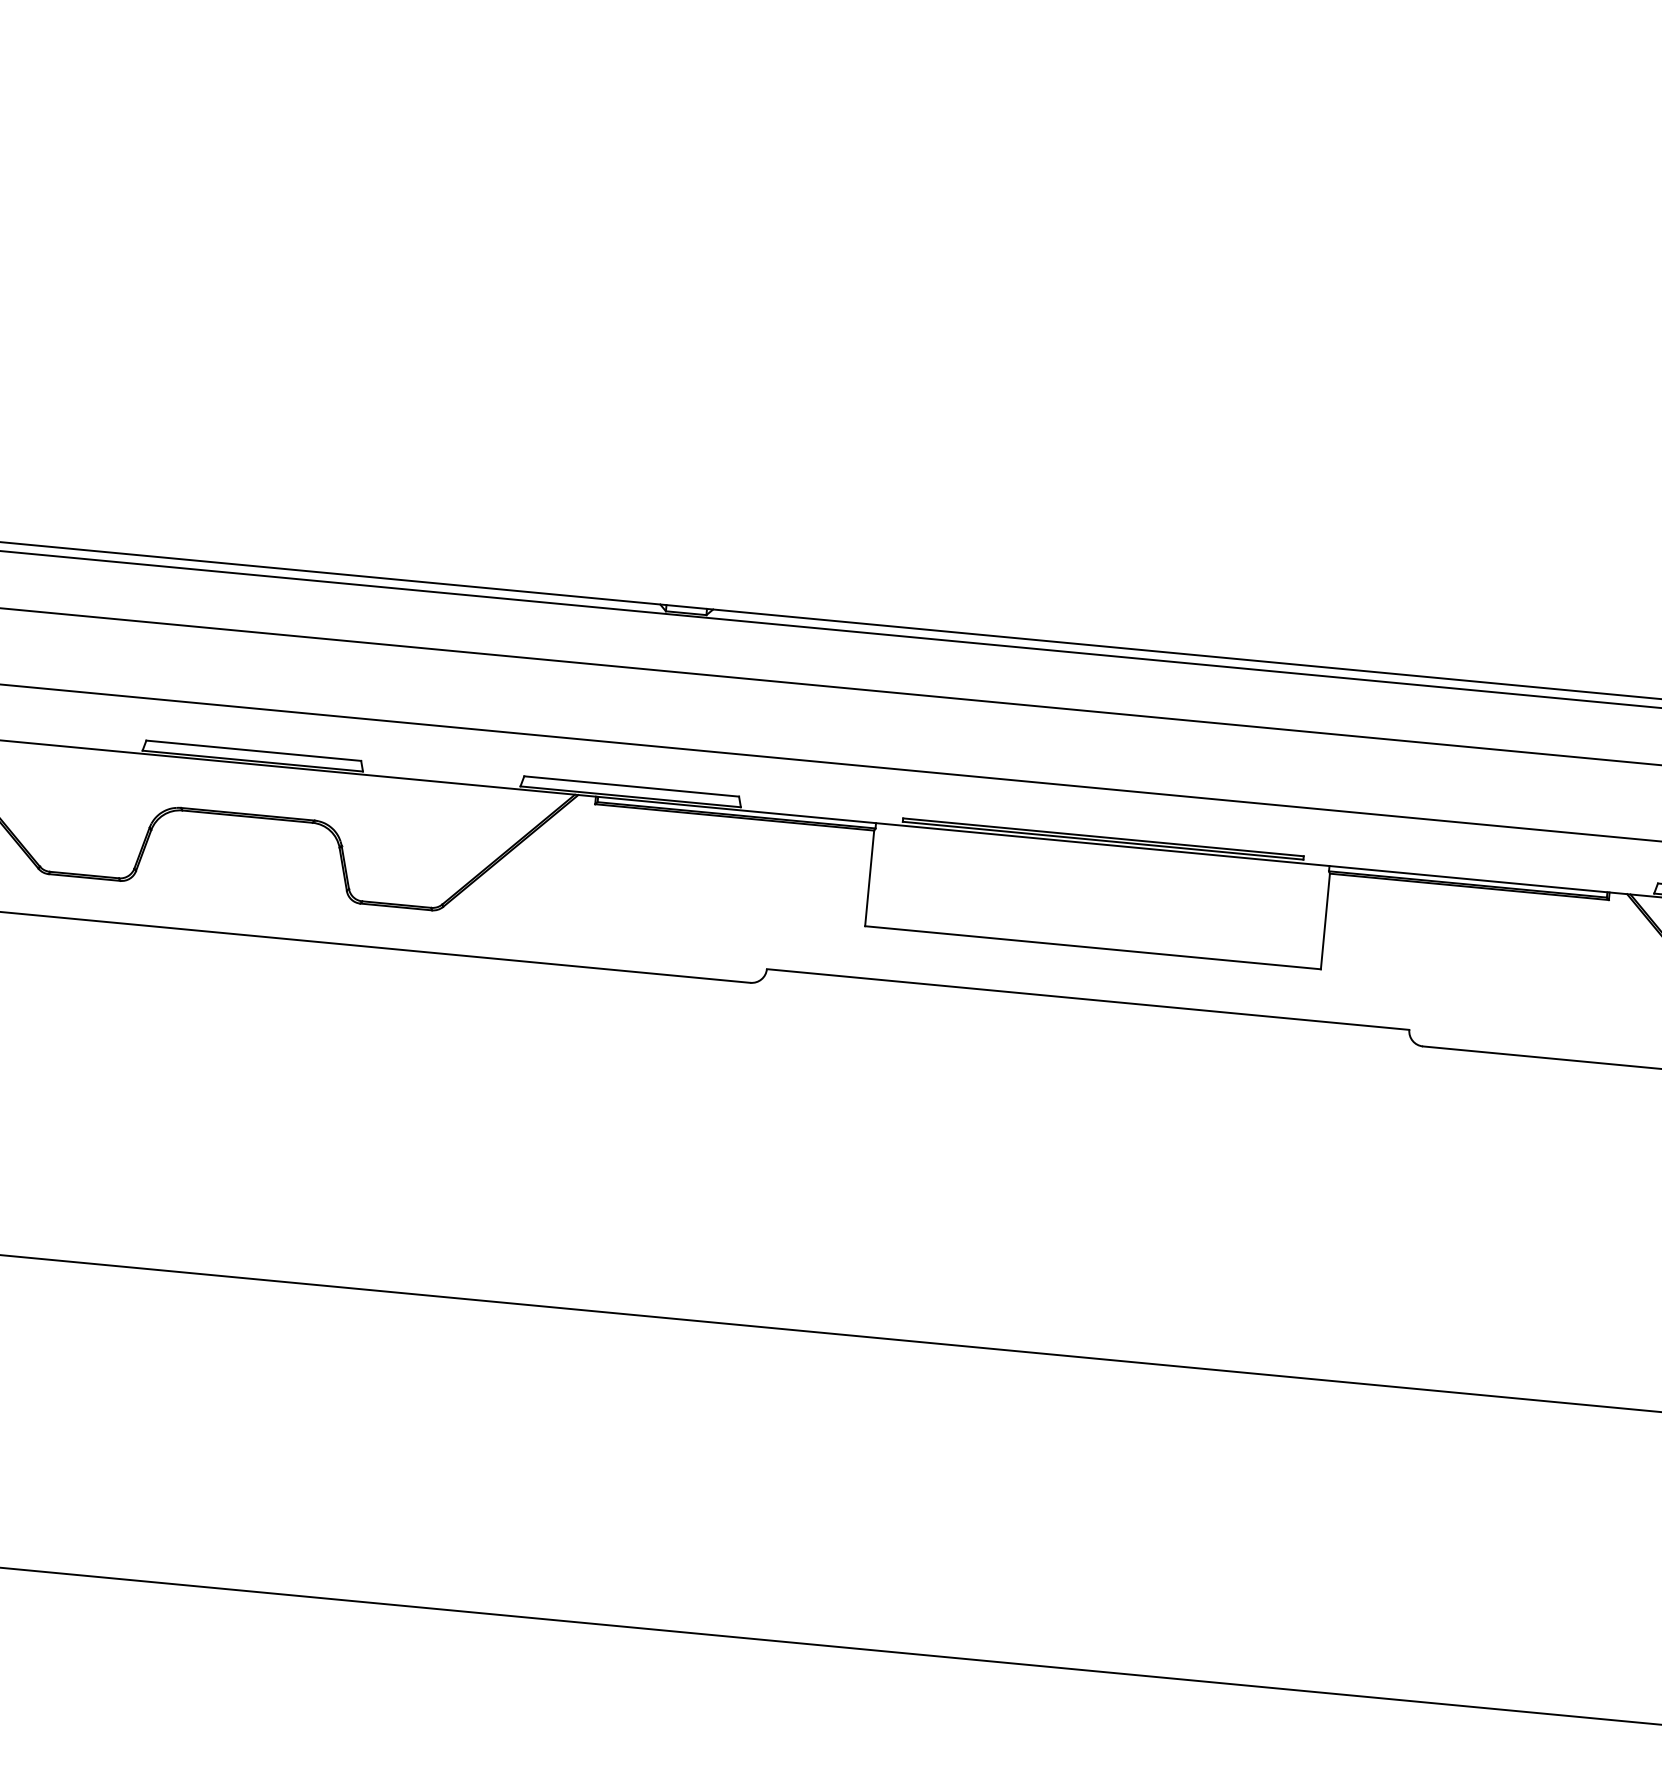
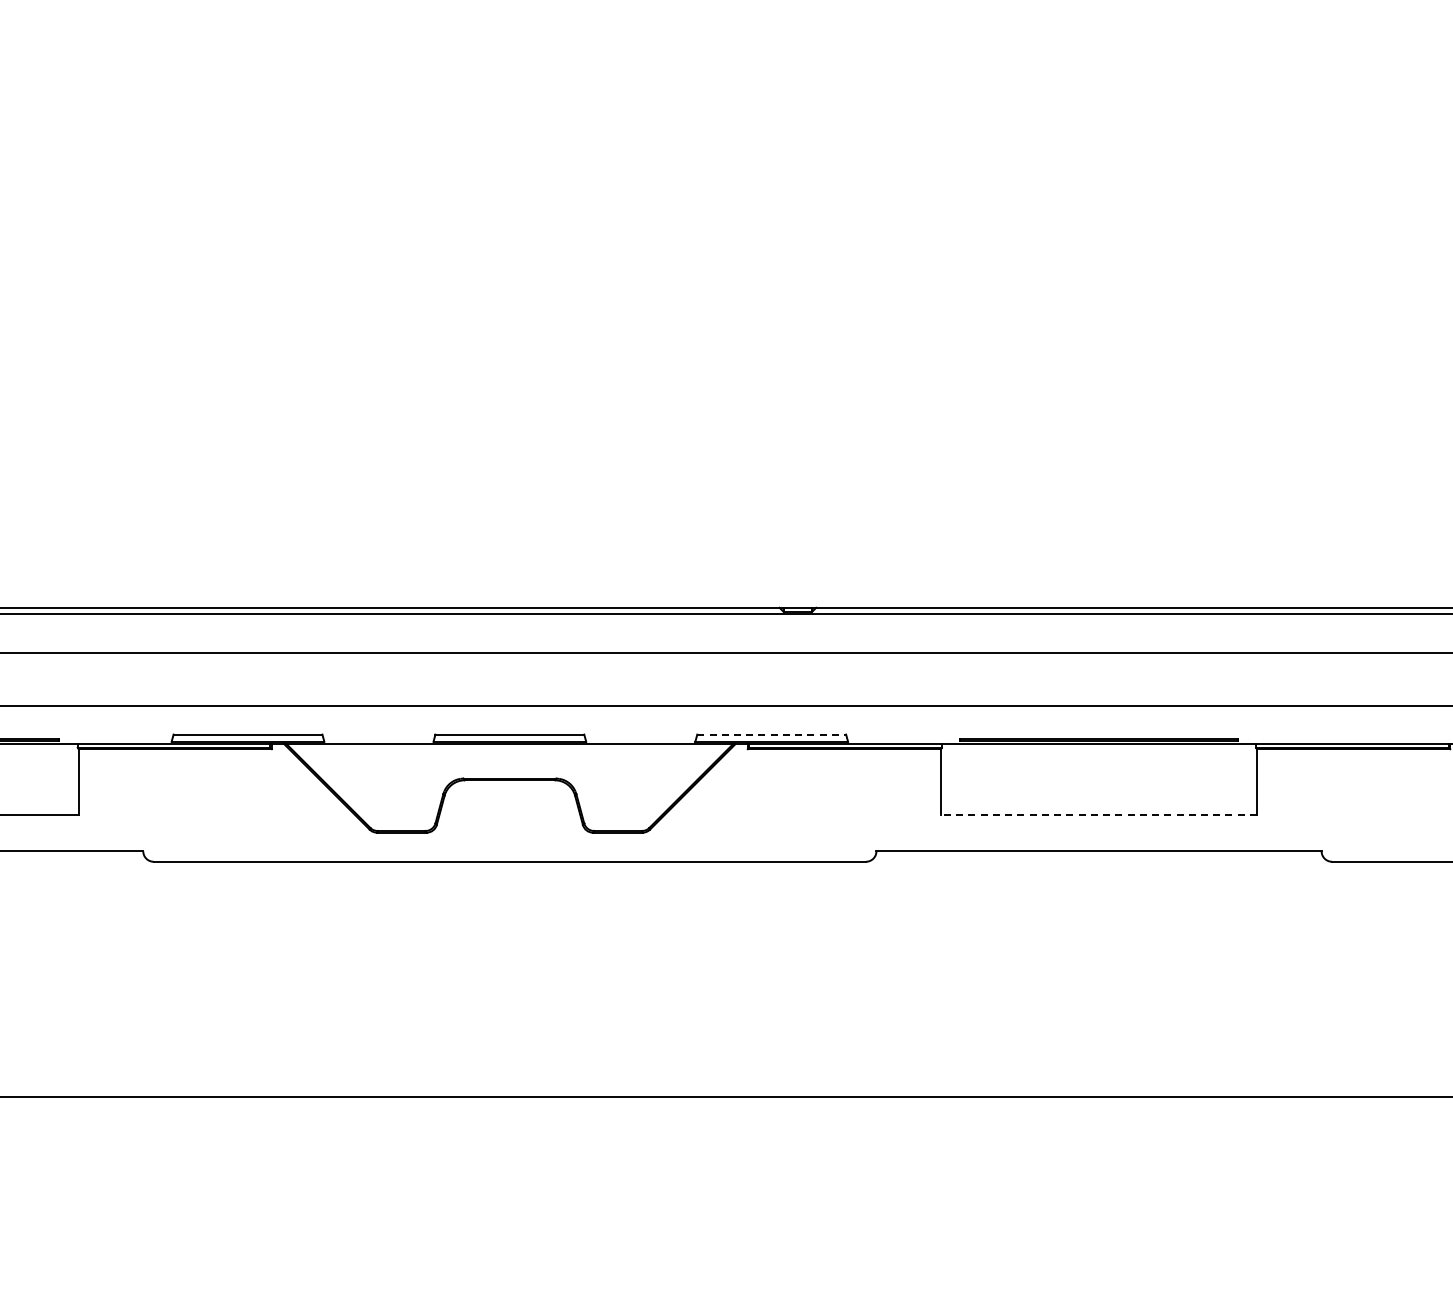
line: (632, 786) -> (772, 734), solid -> dashed
line: (1093, 947) -> (1099, 815), solid -> dashed

